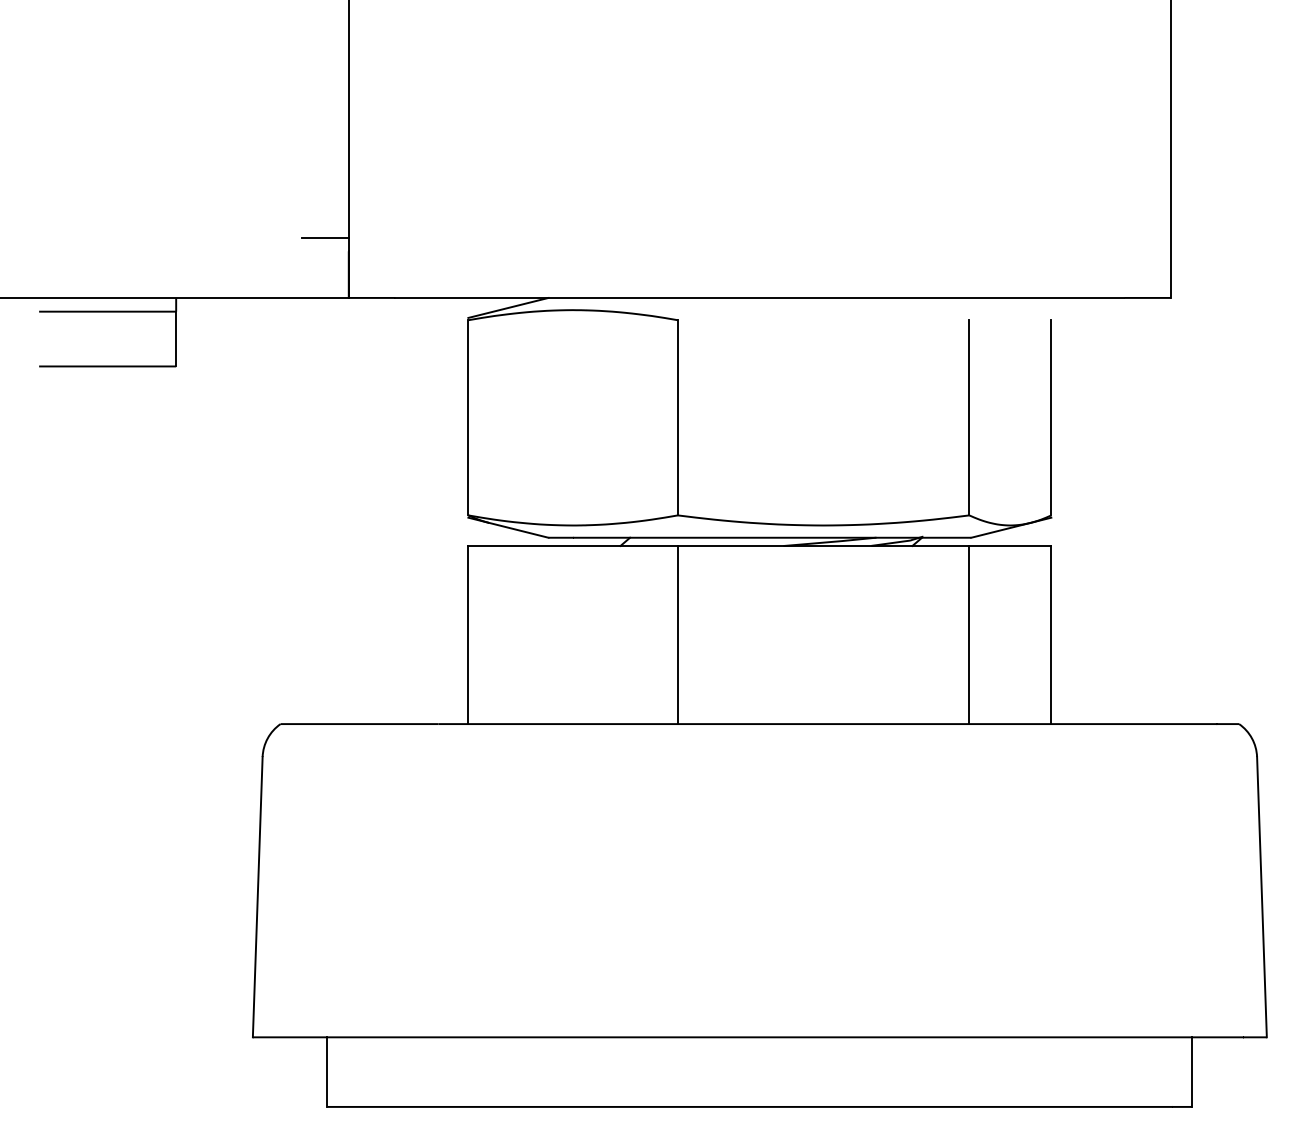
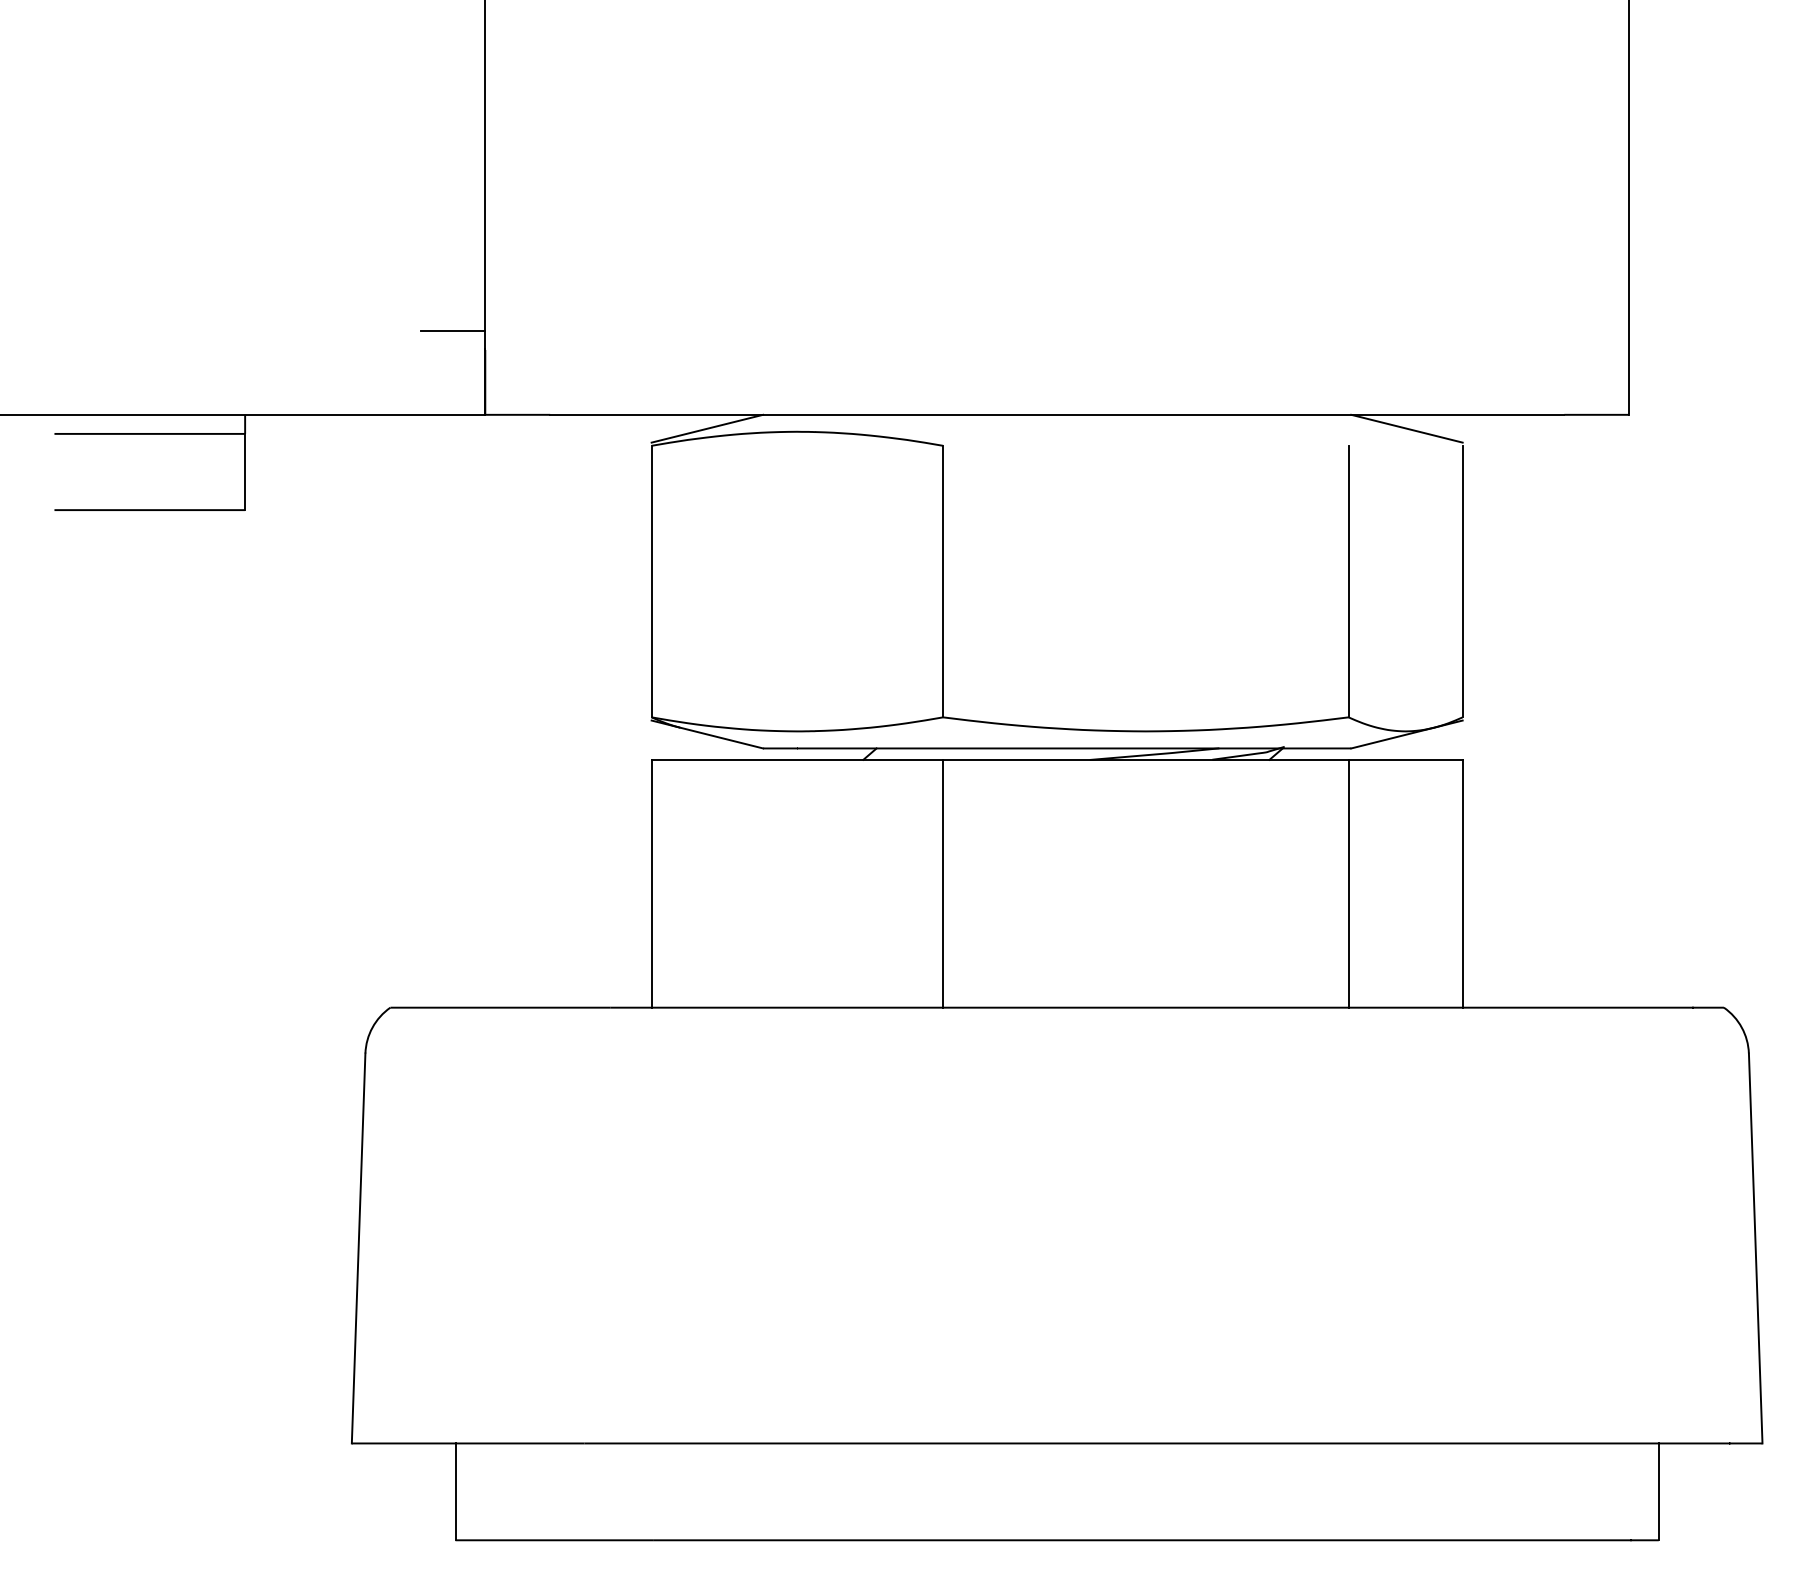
line: (1010, 307) -> (1406, 428), added

